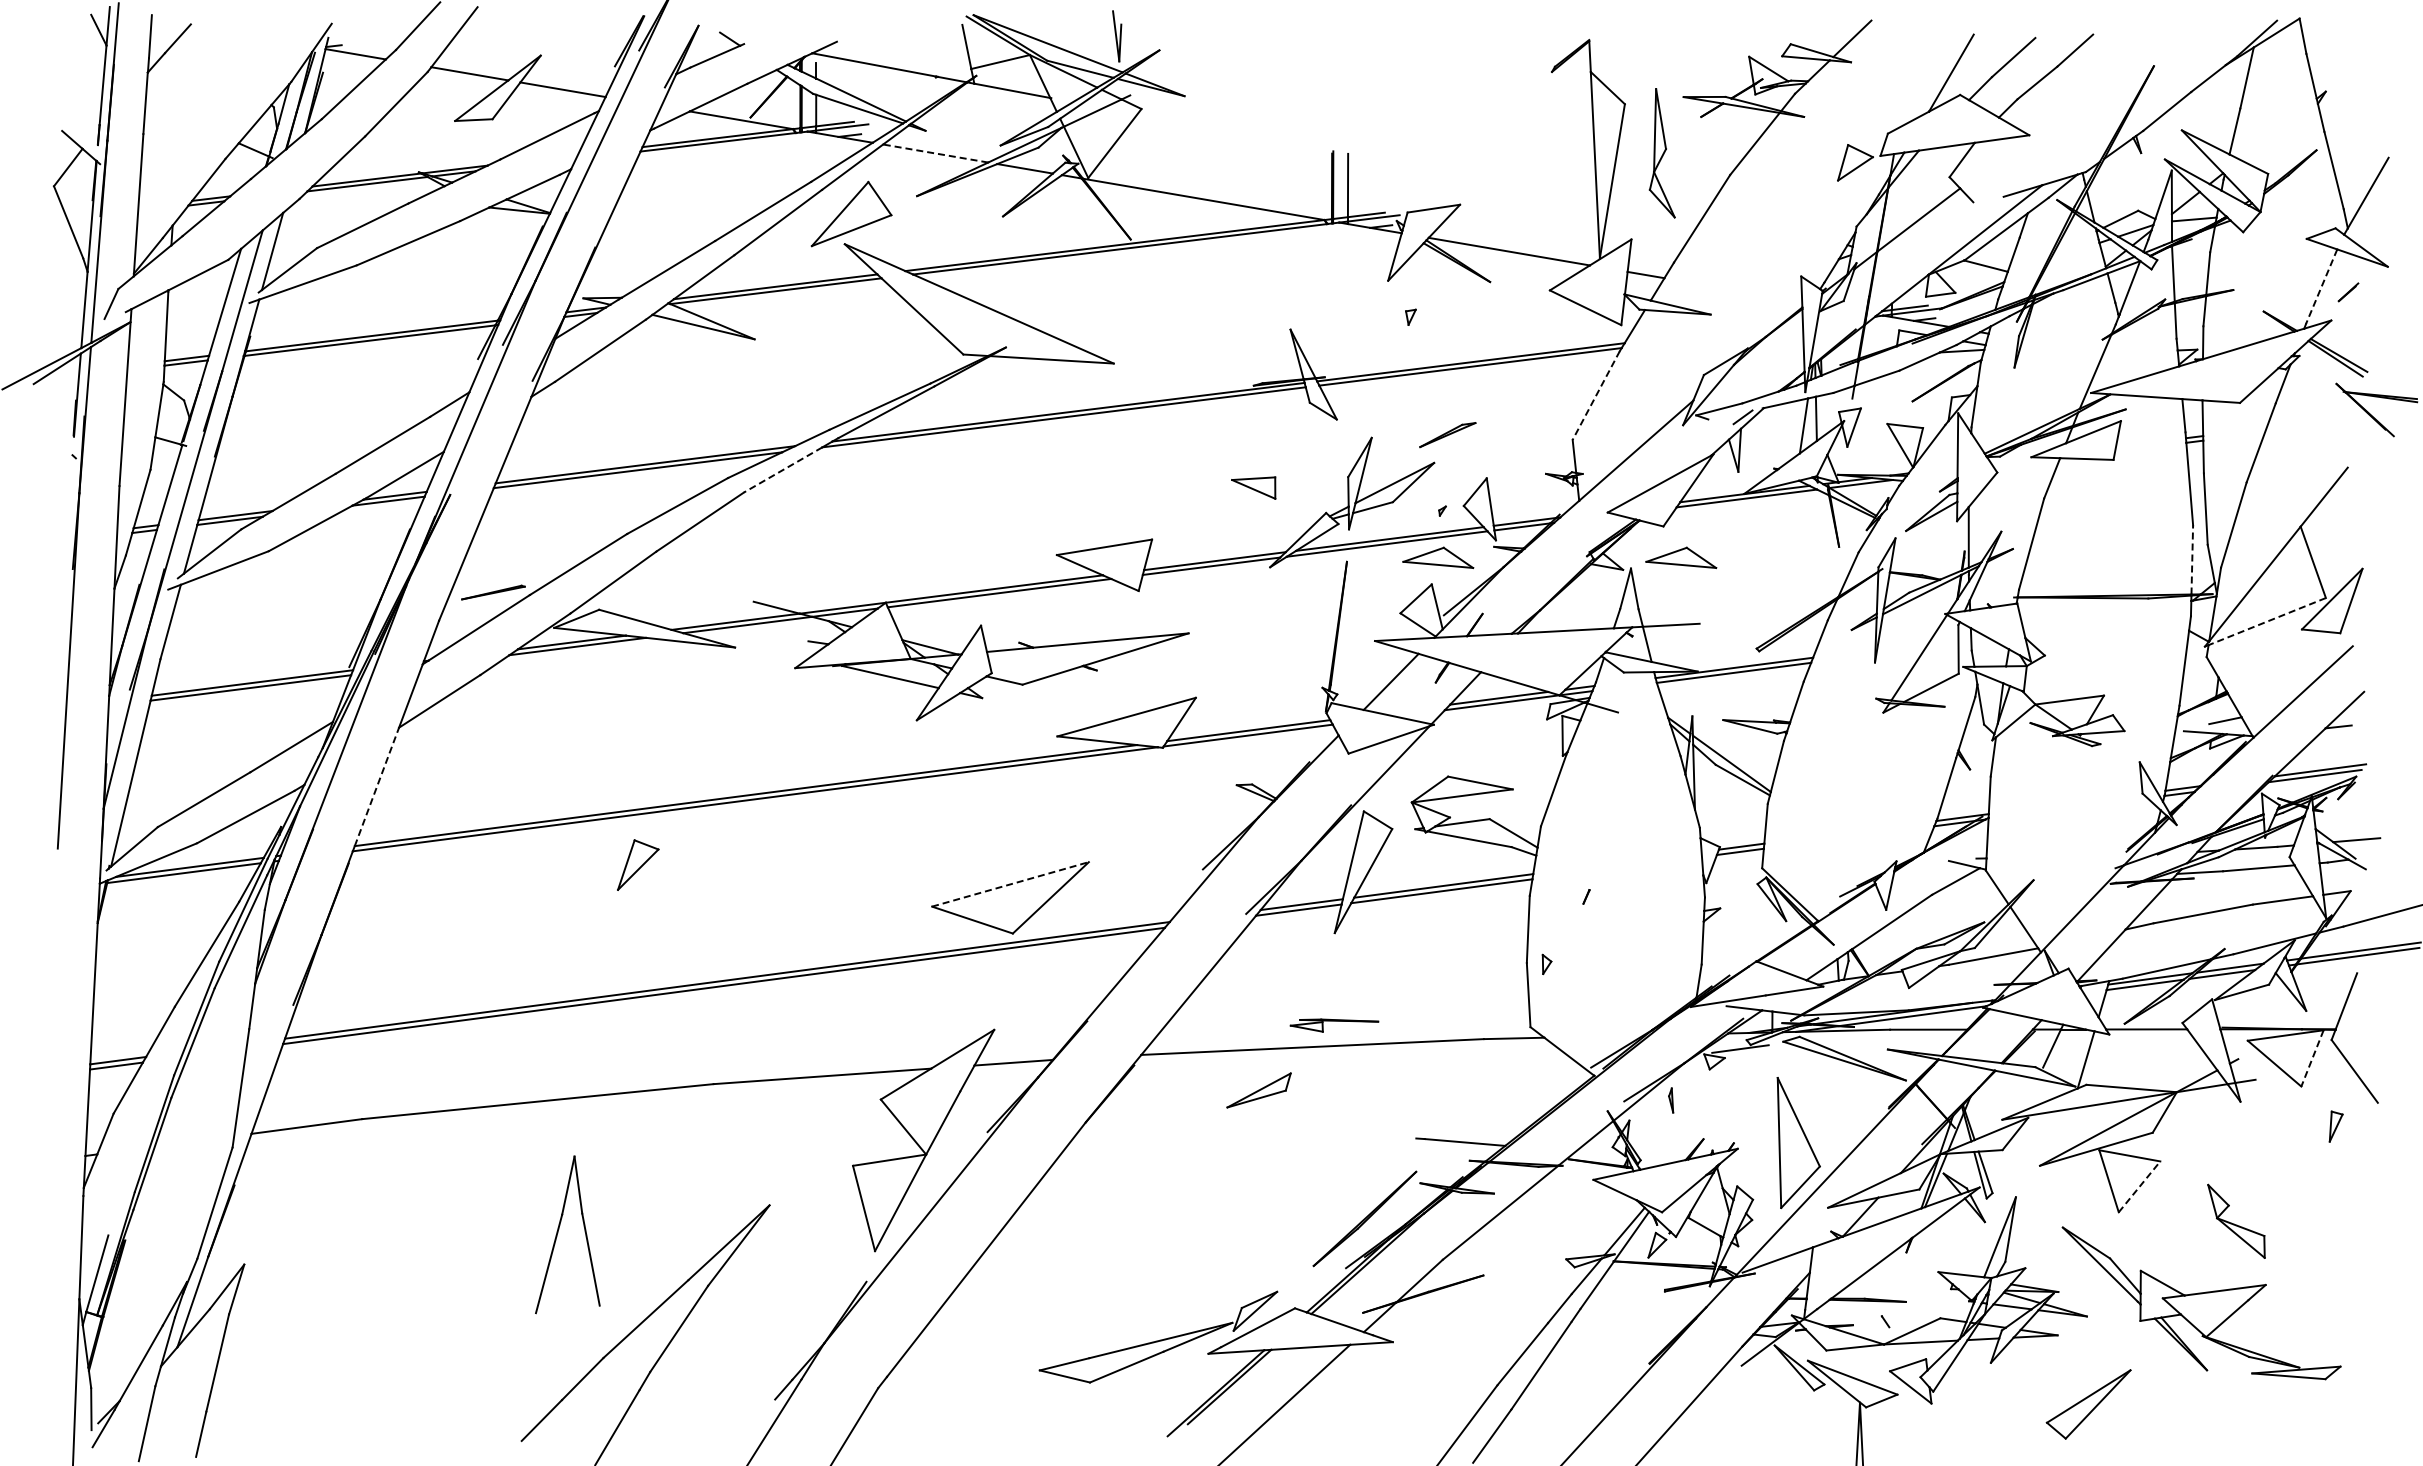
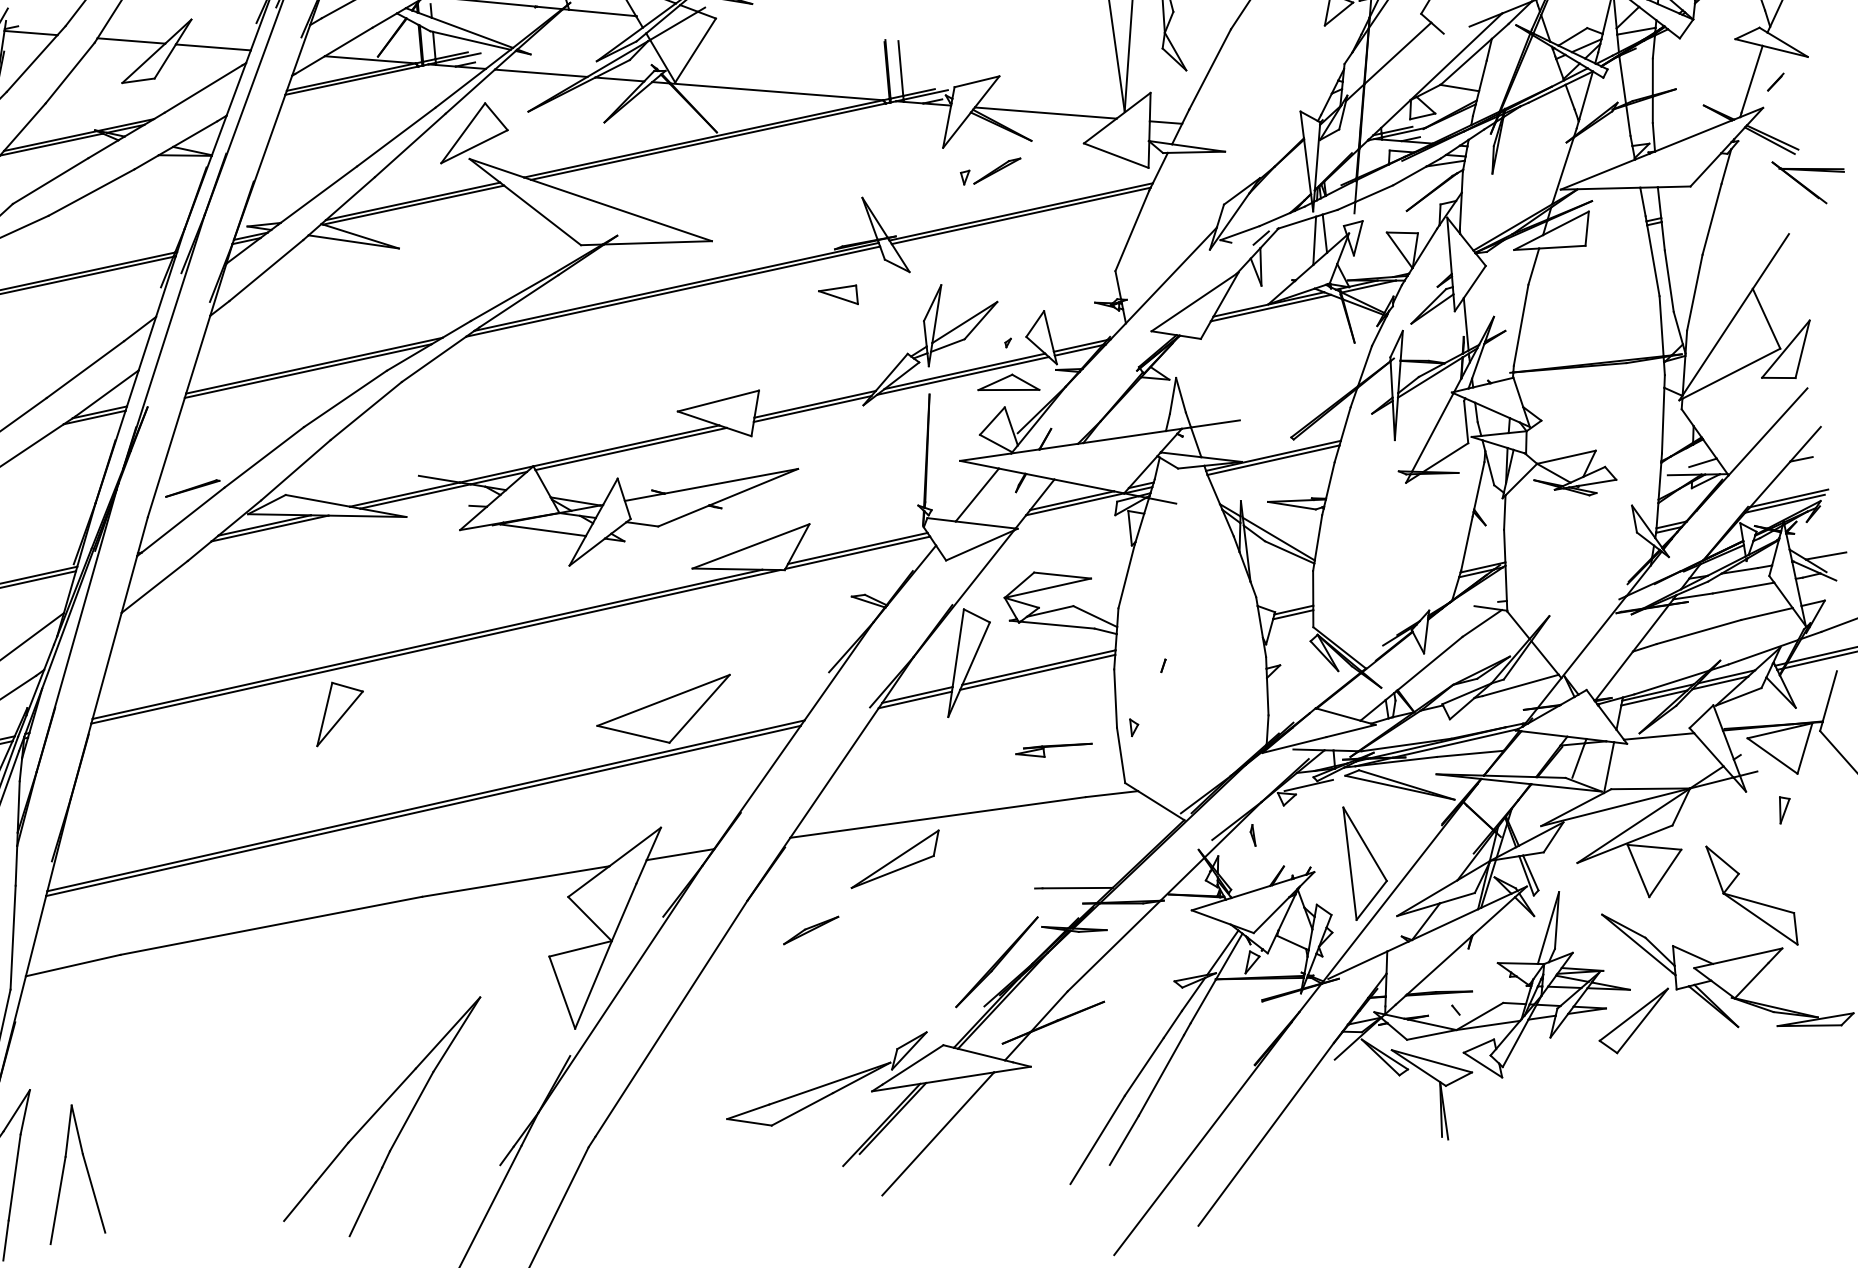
line: (935, 153) -> (541, 73), dashed -> solid
line: (2321, 287) -> (1752, 80), dashed -> solid
line: (1596, 395) -> (1132, 230), dashed -> solid
part: (1447, 435) -> (997, 171), moved
line: (782, 470) -> (433, 359), dashed -> solid
part: (1253, 487) -> (838, 296), moved
part: (1681, 557) -> (1218, 364), removed
line: (2192, 559) -> (1661, 325), dashed -> solid
line: (2266, 621) -> (1730, 373), dashed -> solid
line: (377, 786) -> (107, 665), dashed -> solid
part: (638, 864) -> (339, 712), size x1.43
line: (1010, 884) -> (663, 700), dashed -> solid
part: (1334, 1025) -> (1054, 750), moved
line: (2312, 1058) -> (1804, 748), dashed -> solid
part: (1258, 1090) -> (894, 859), size x1.67
part: (2335, 1126) -> (1784, 809), moved
part: (1155, 1163) -> (811, 930), added
line: (2139, 1186) -> (1665, 873), dashed -> solid
part: (2236, 1221) -> (1752, 895), size x1.67
part: (558, 1233) -> (63, 1173), moved
part: (2088, 1404) -> (1634, 1021), moved

